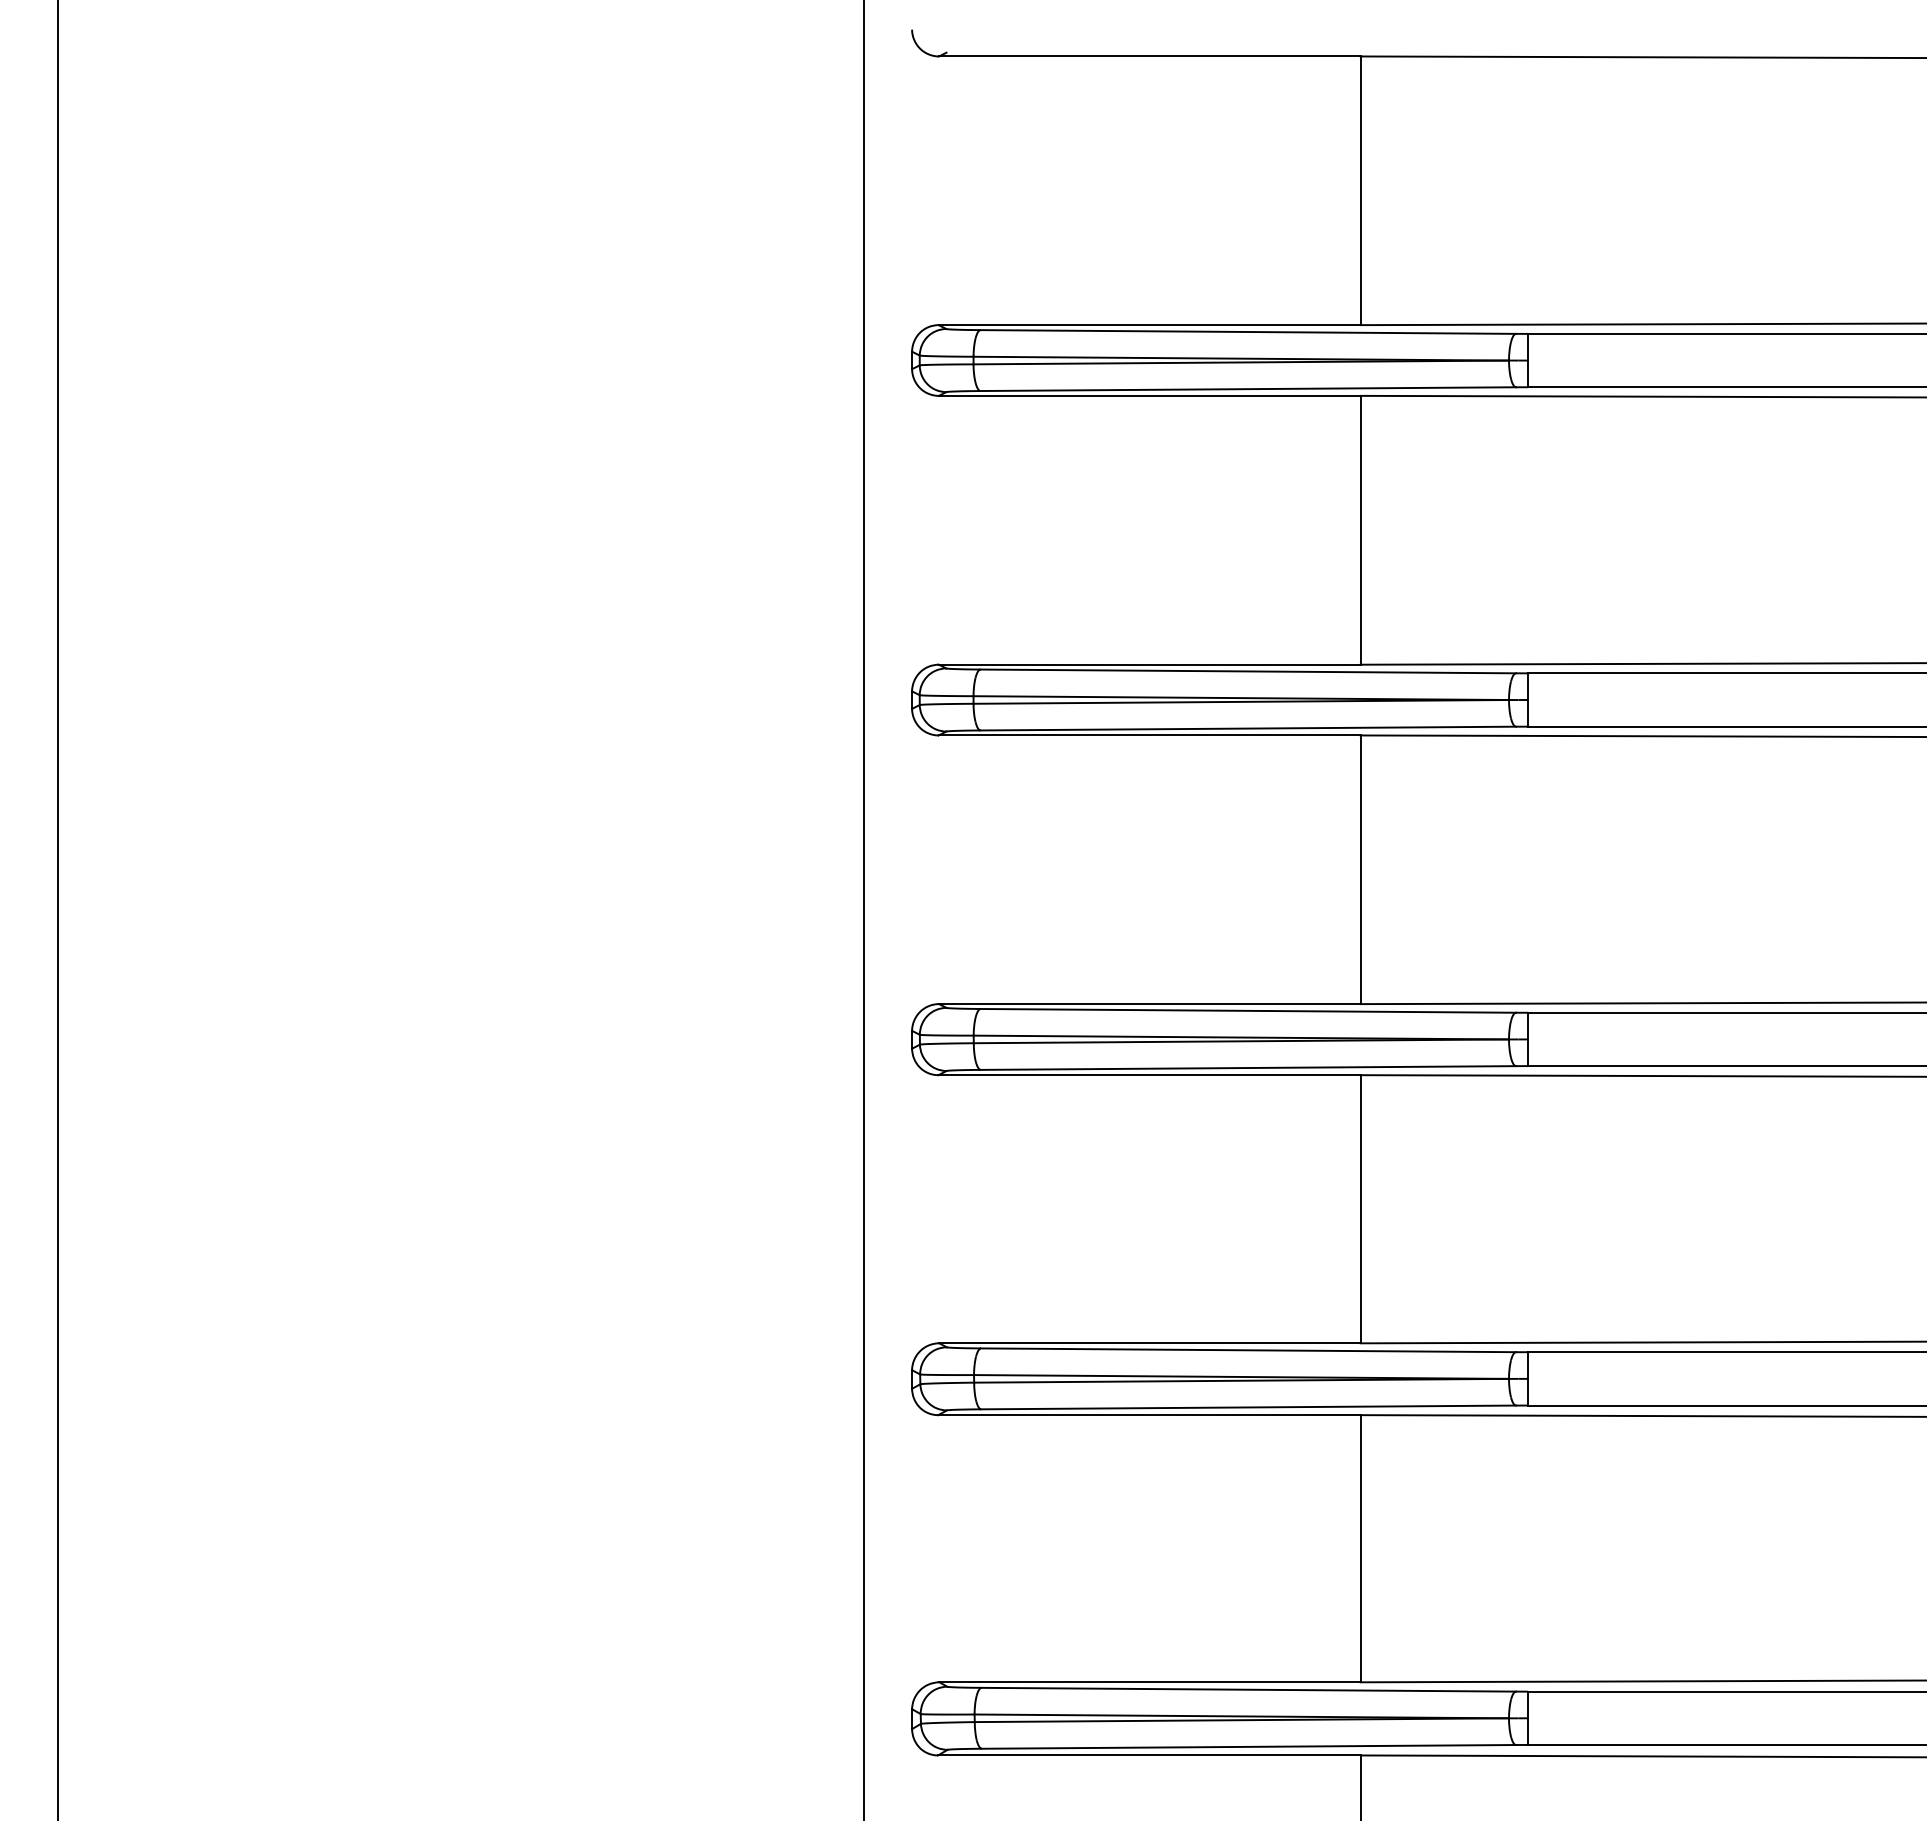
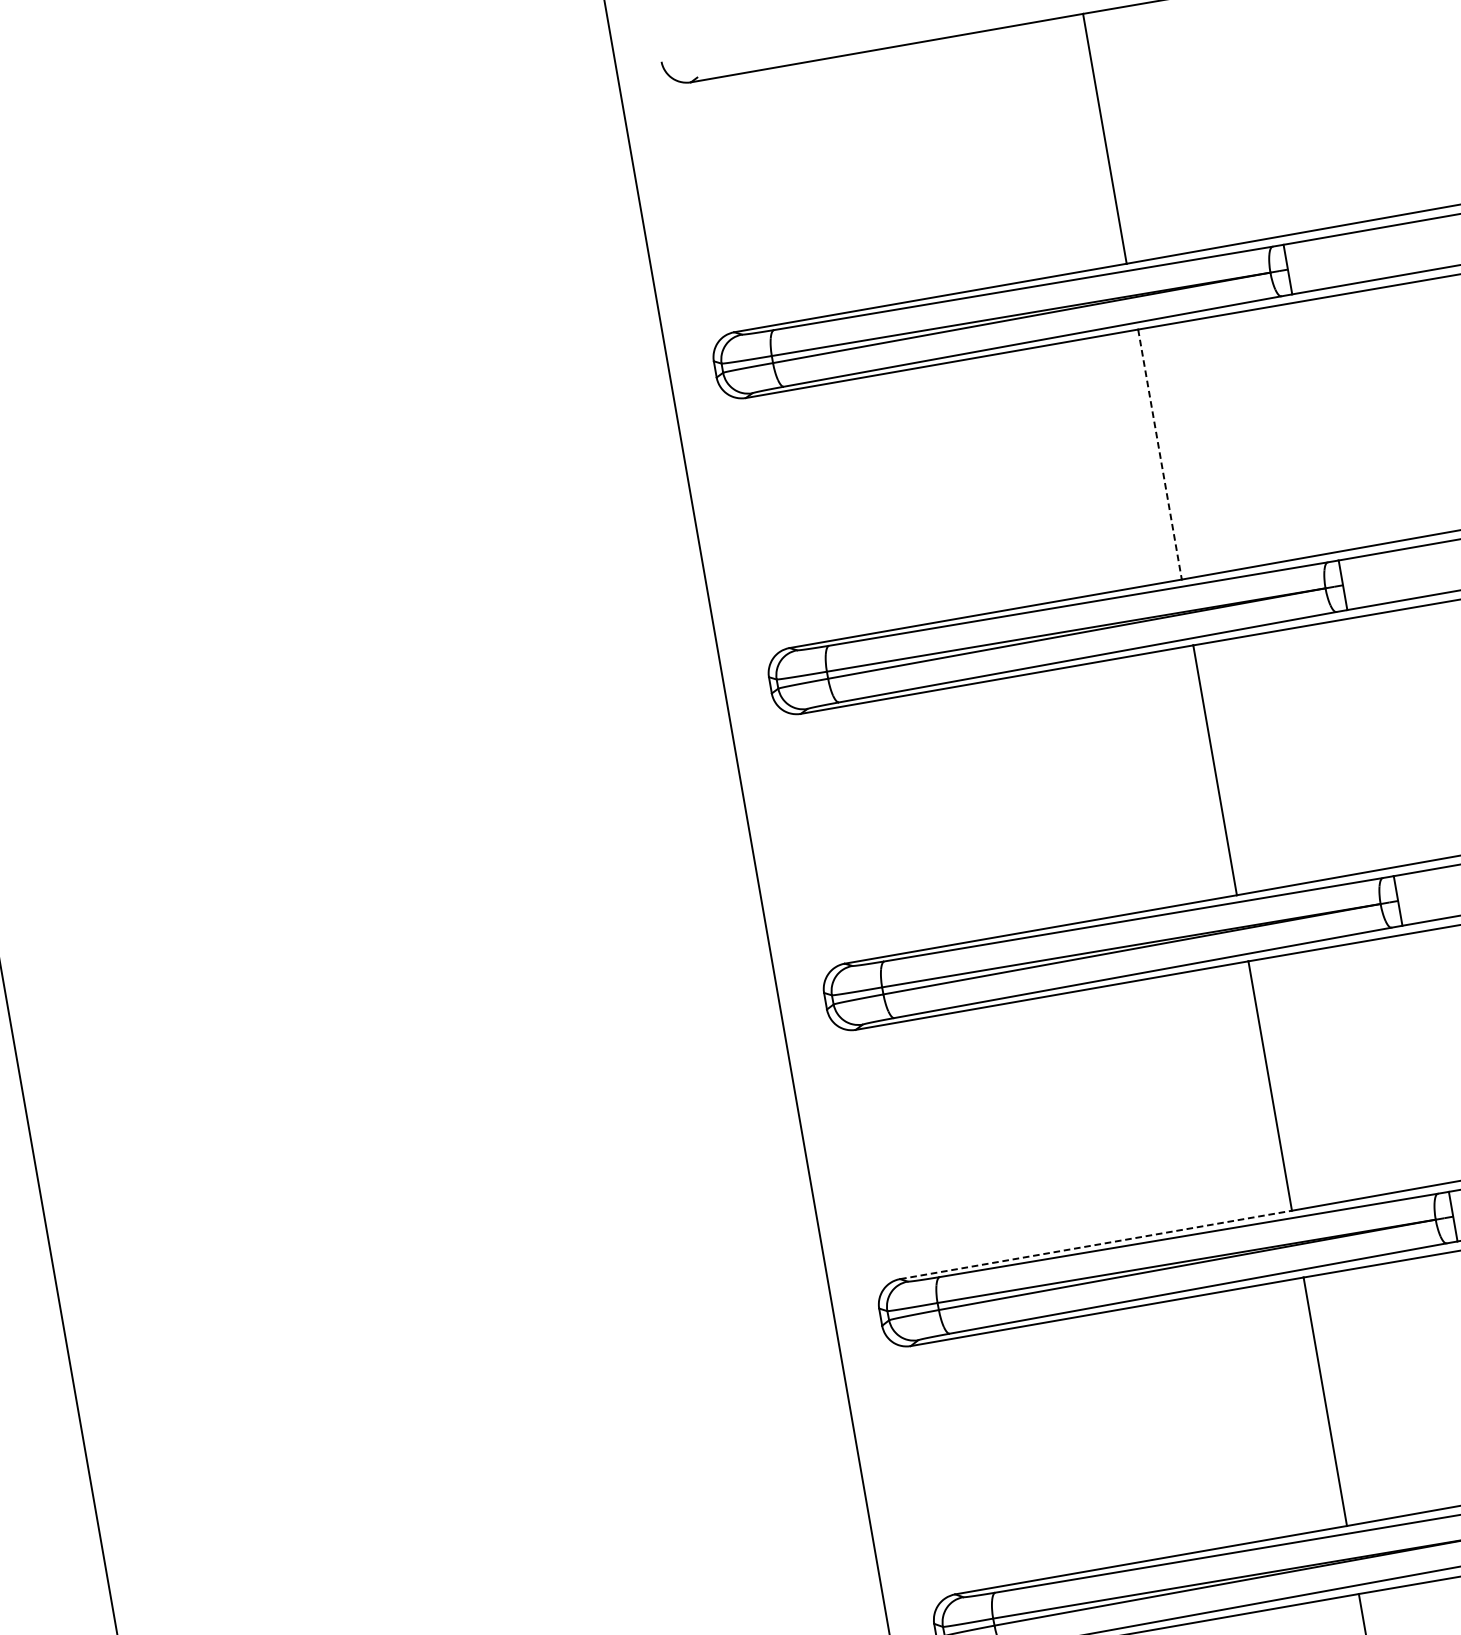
line: (1360, 530) -> (1159, 454), solid -> dashed
line: (1149, 1343) -> (1095, 1245), solid -> dashed

